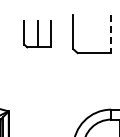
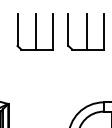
part: (37, 33) -> (35, 31), size x1.43
line: (92, 34) -> (86, 32), added
line: (111, 34) -> (104, 32), dashed -> solid

